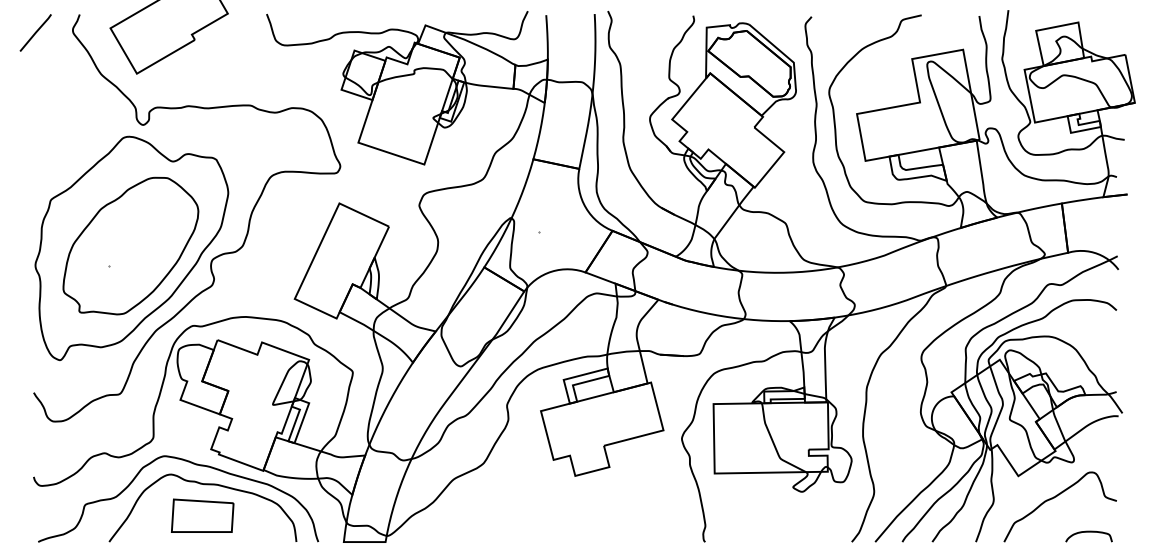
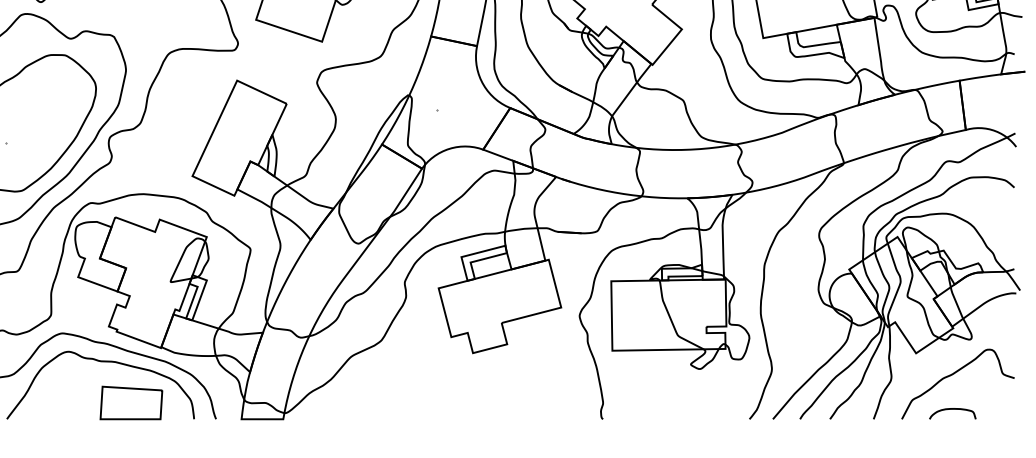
part: (202, 515) -> (131, 402), moved
curve: (1088, 532) -> (952, 409), moved

